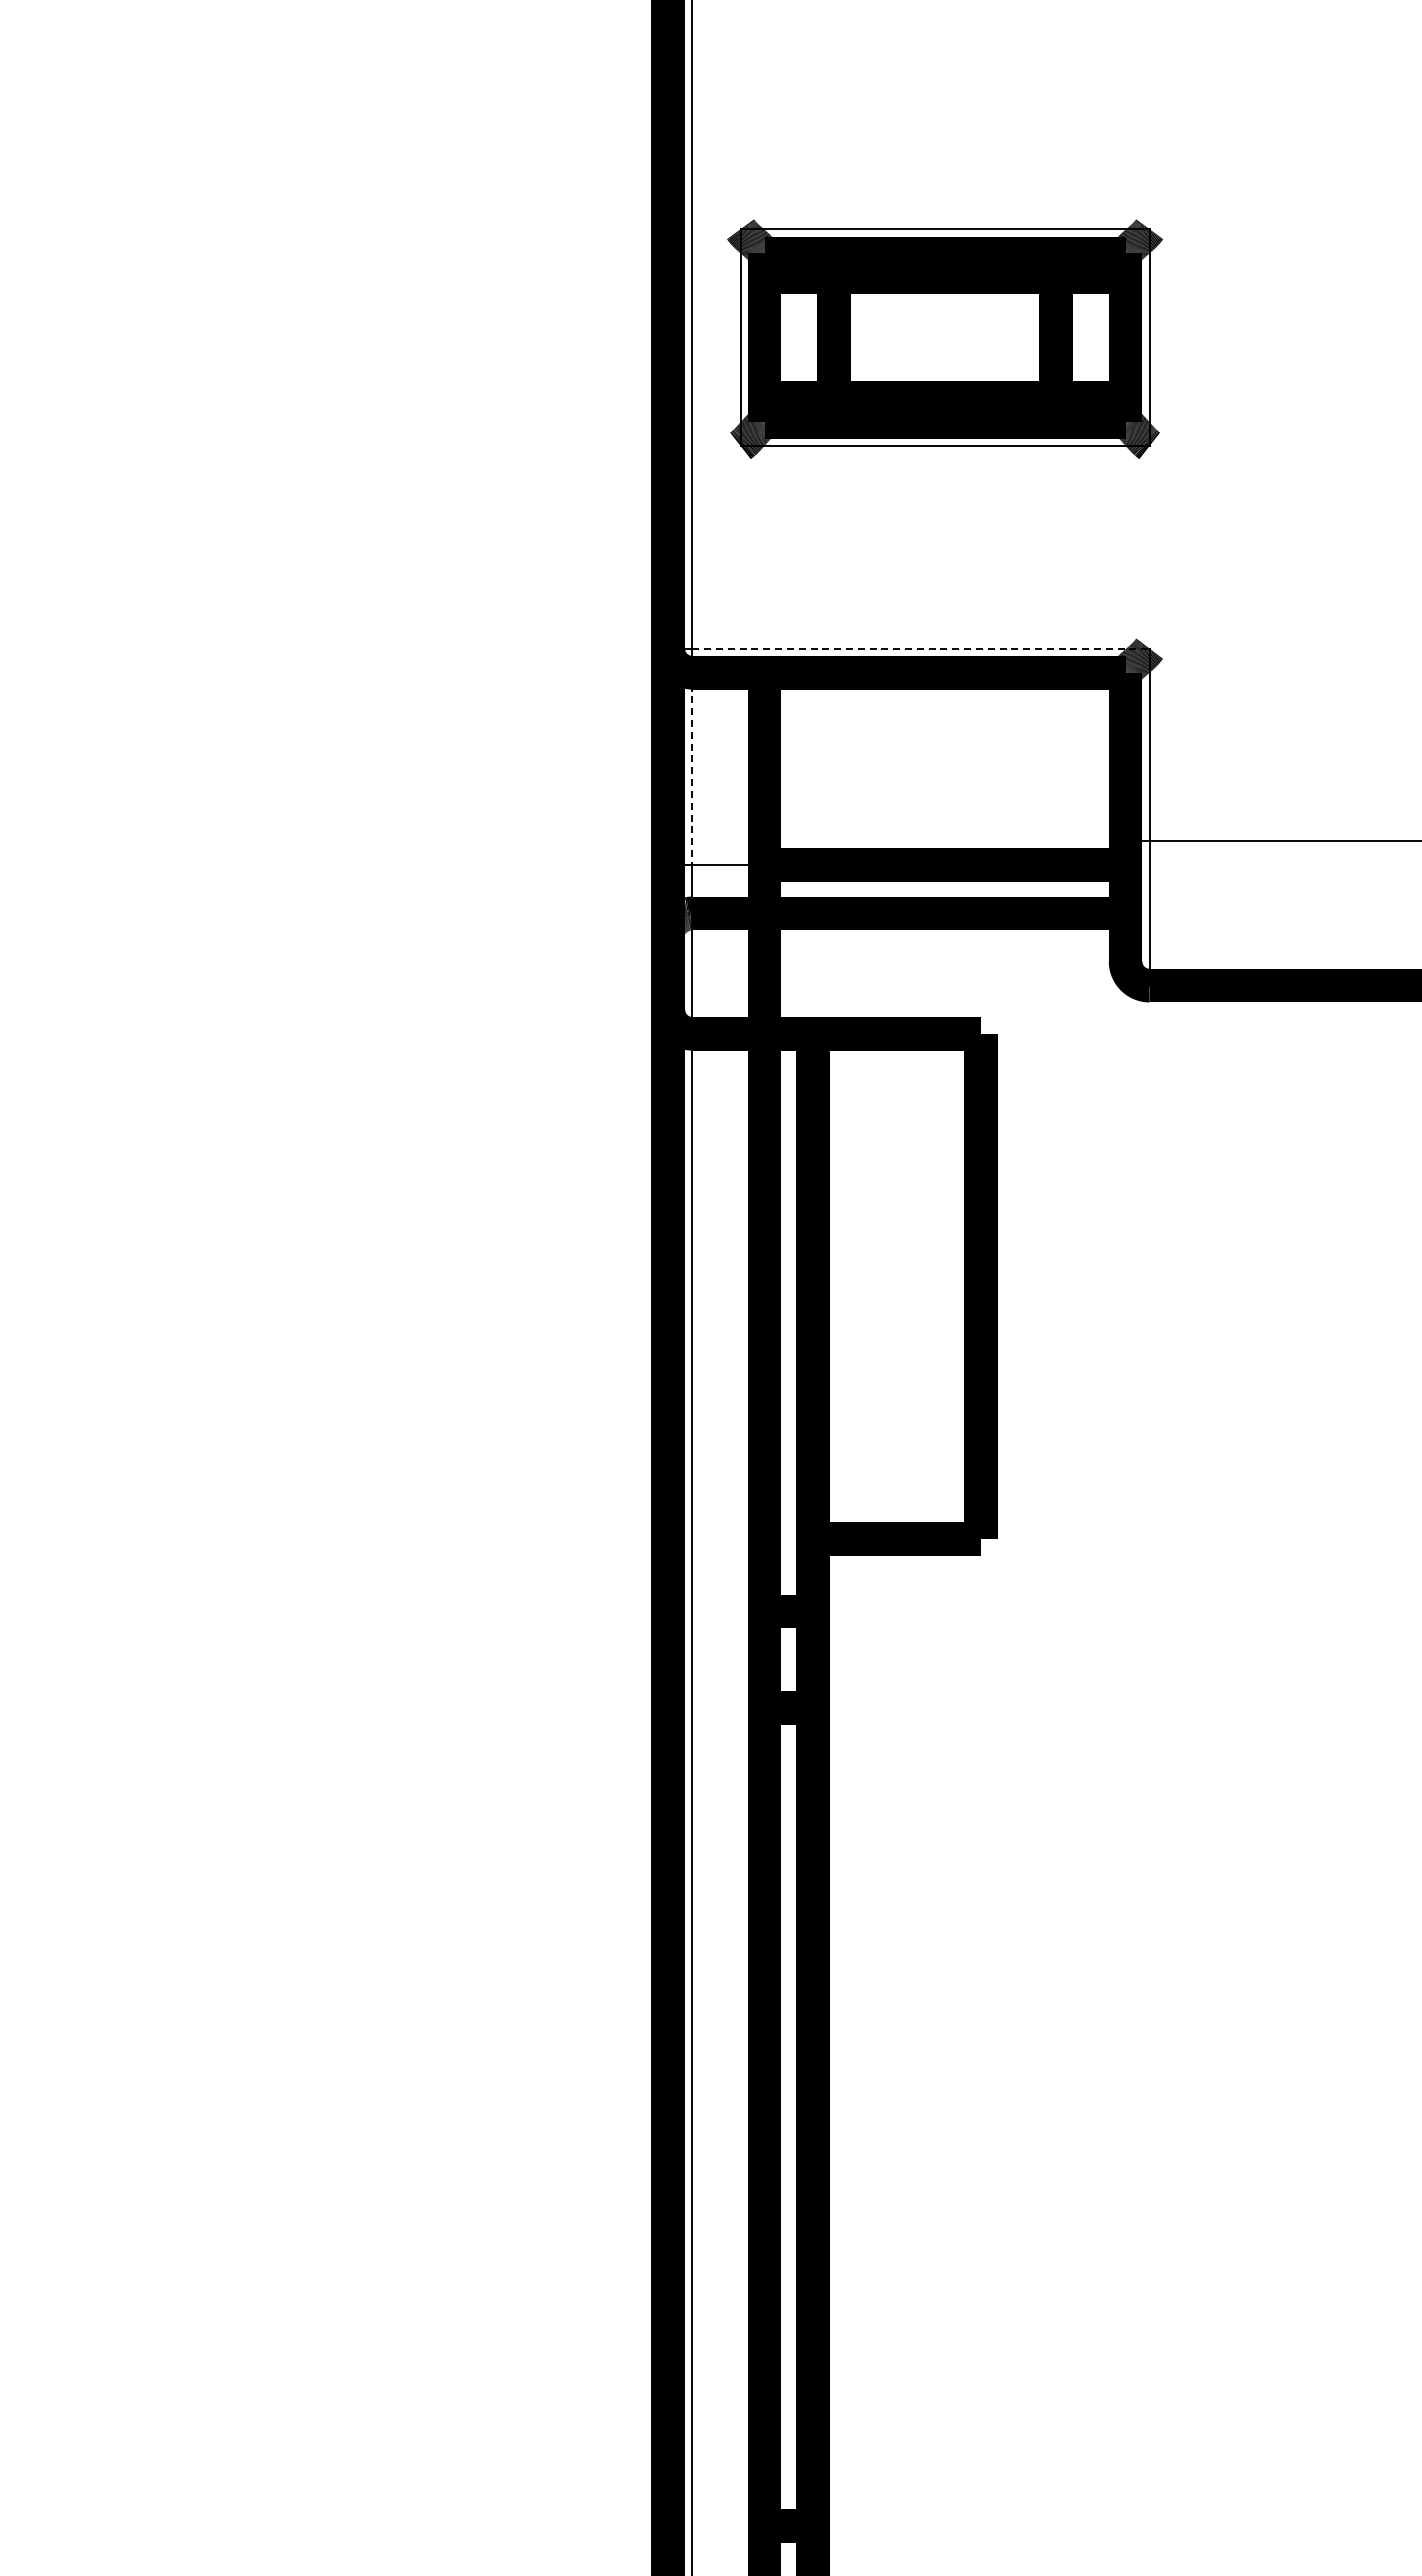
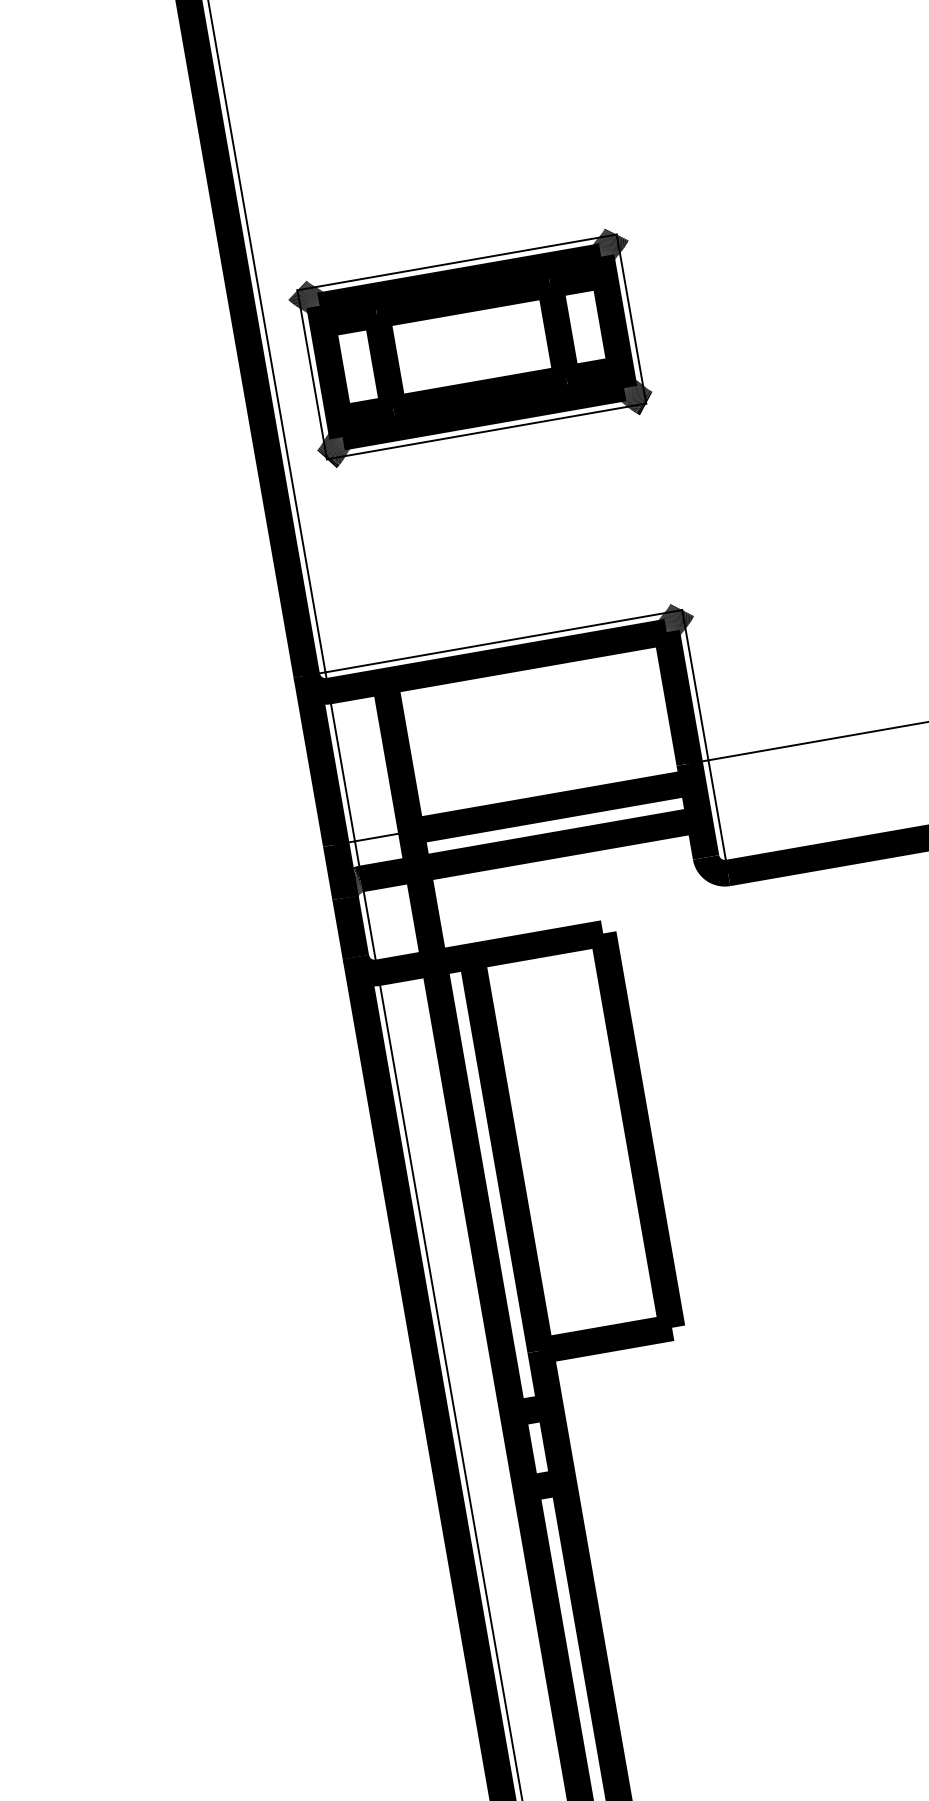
part: (944, 338) -> (471, 347), moved
line: (921, 648) -> (504, 641), dashed -> solid
line: (692, 769) -> (342, 766), dashed -> solid

